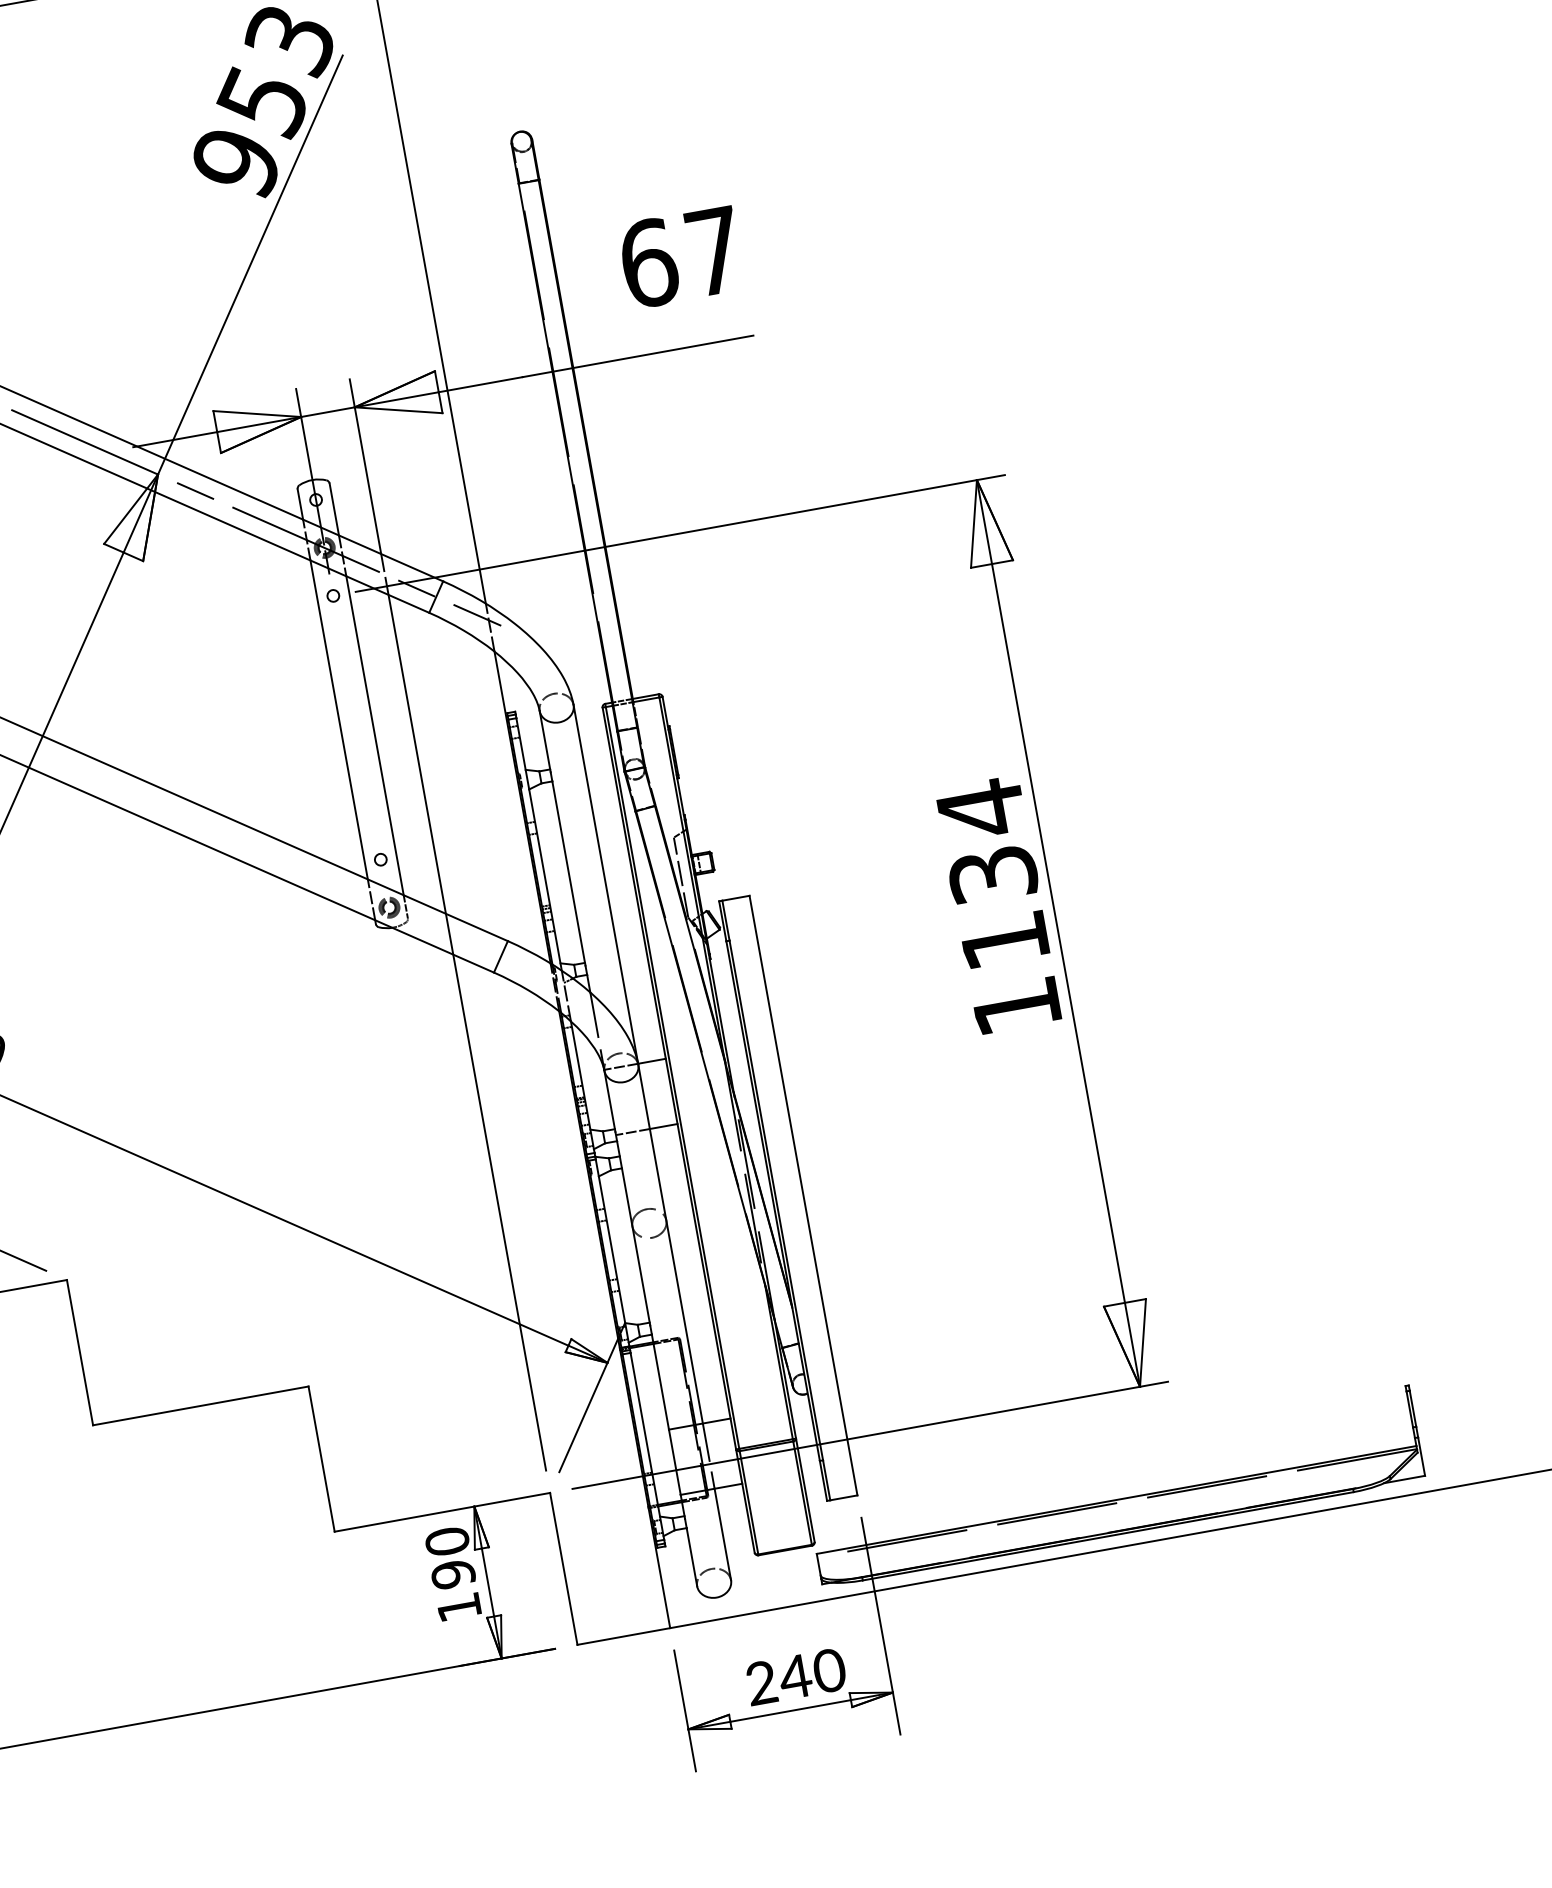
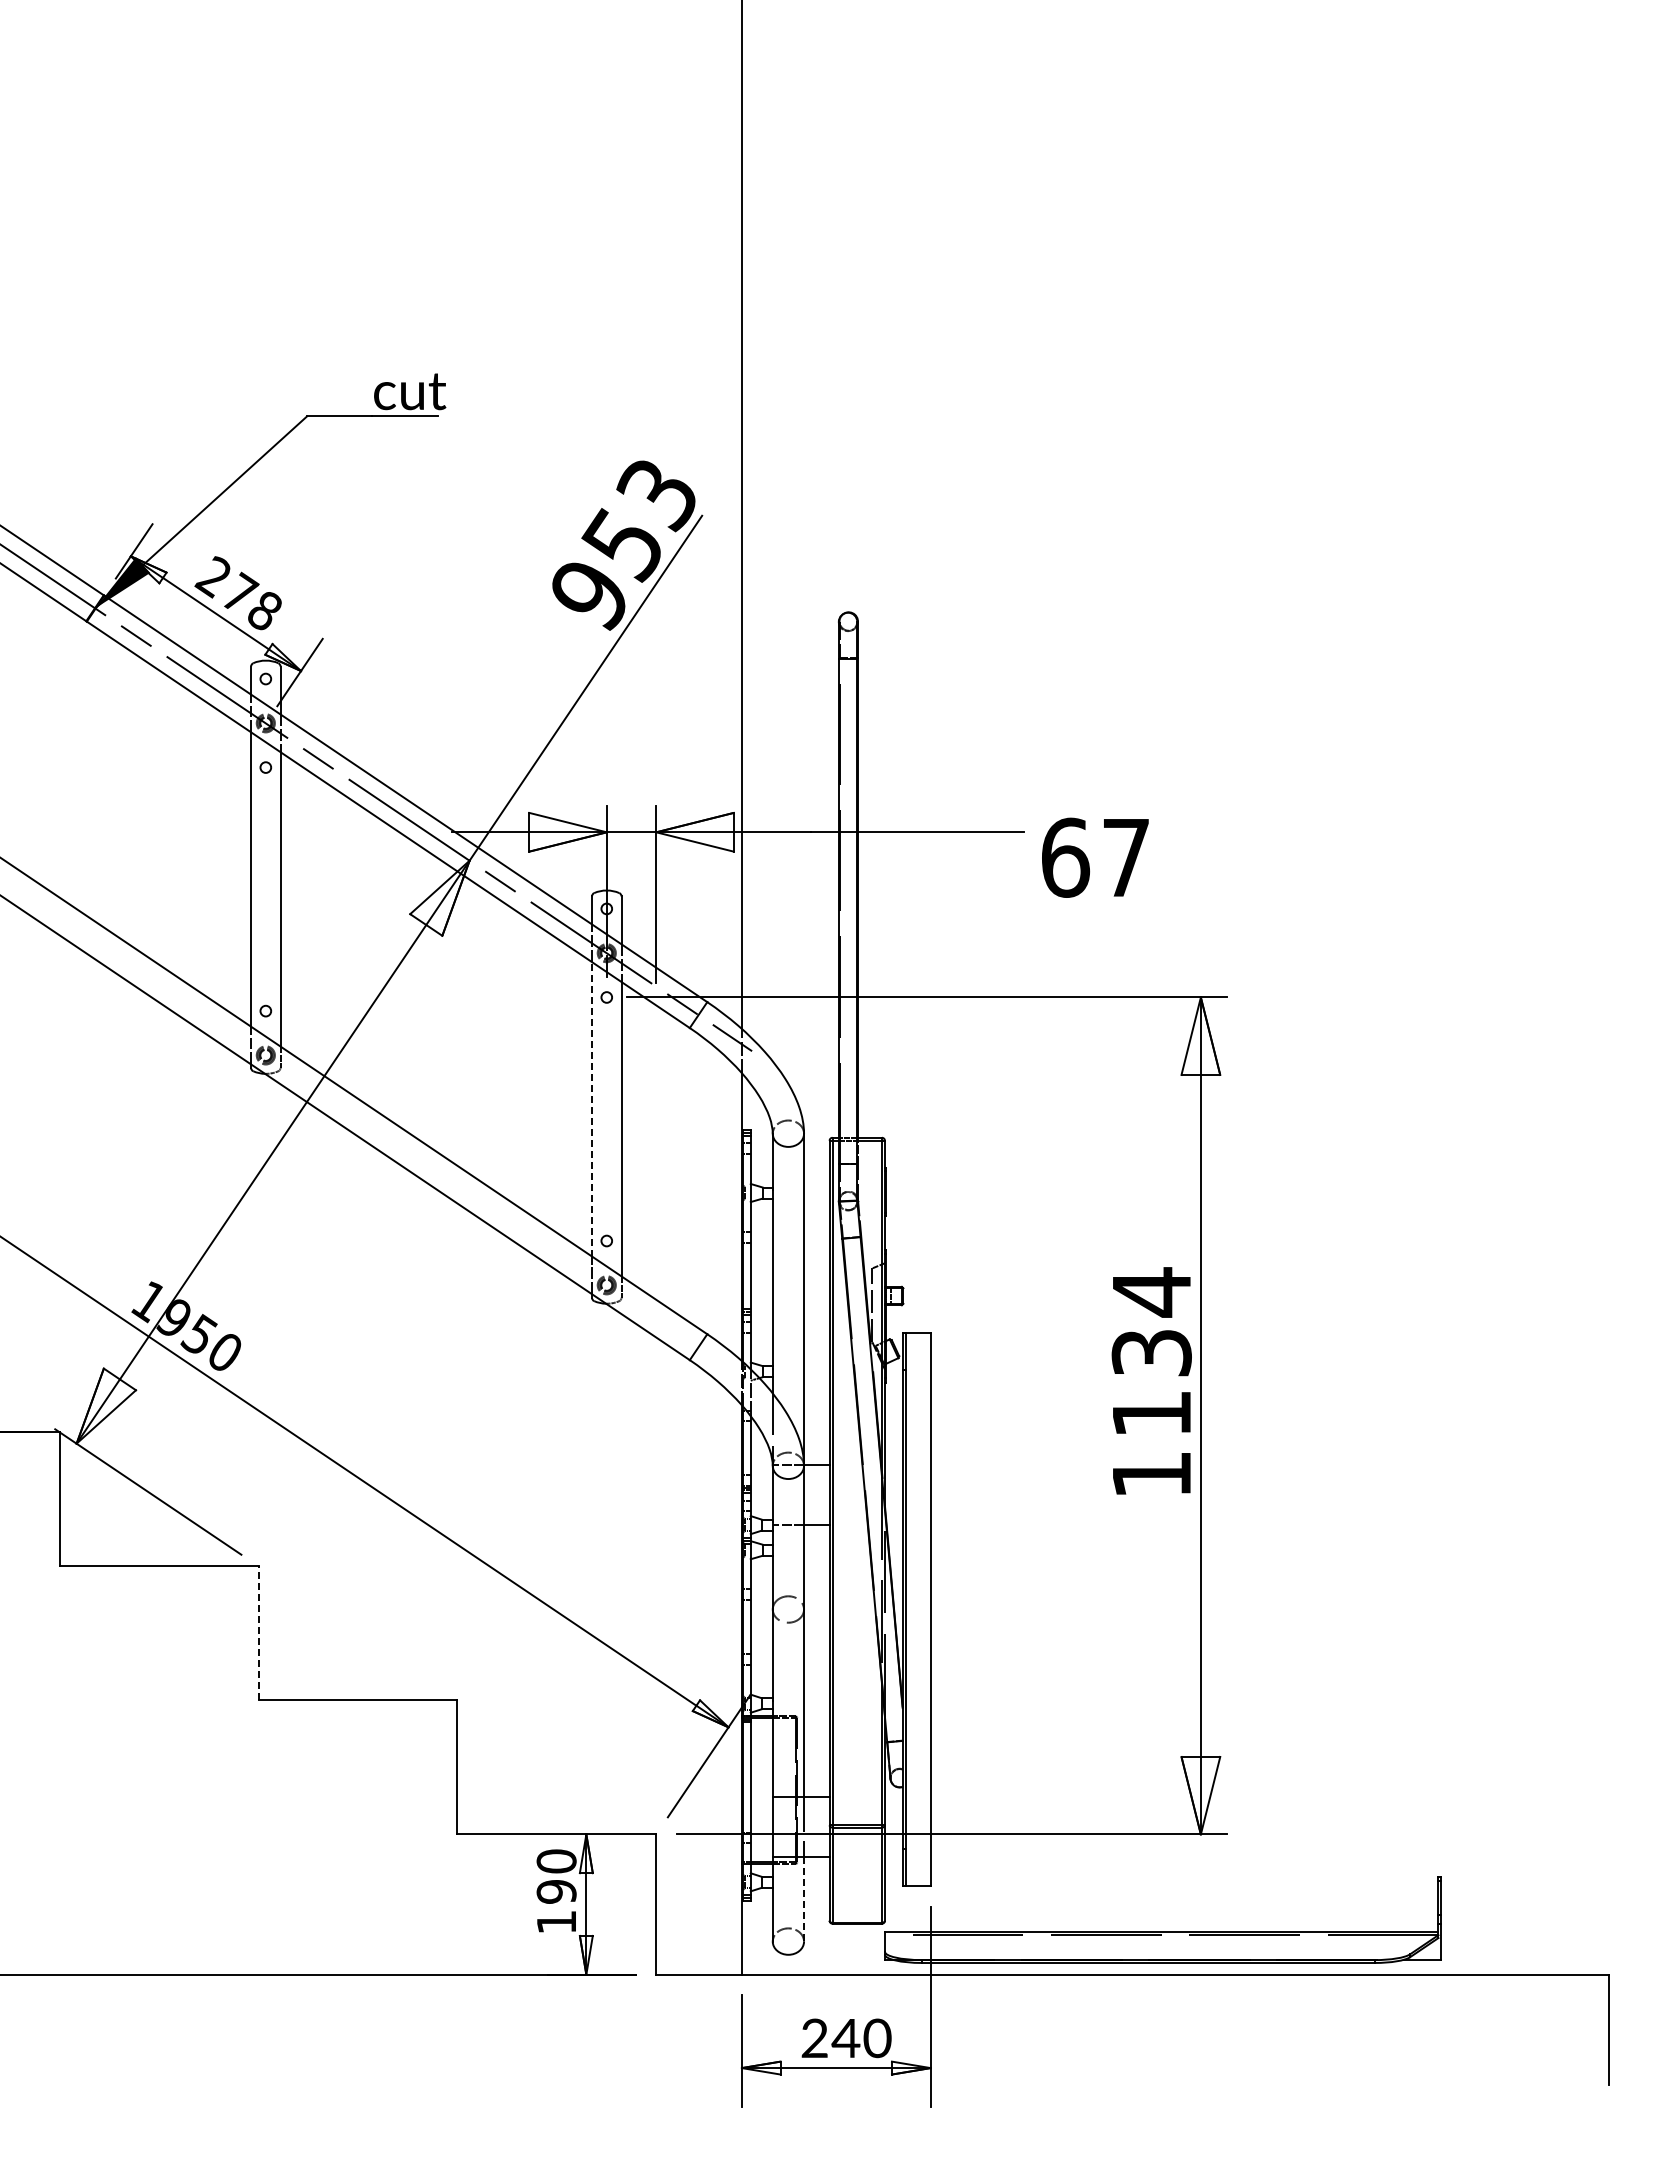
text: (681, 257) -> (1095, 857), moved
line: (339, 718) -> (592, 1108), solid -> dashed
line: (465, 1023) -> (656, 1401), removed
line: (79, 1351) -> (258, 1632), solid -> dashed
line: (723, 1534) -> (804, 1899), solid -> dashed

